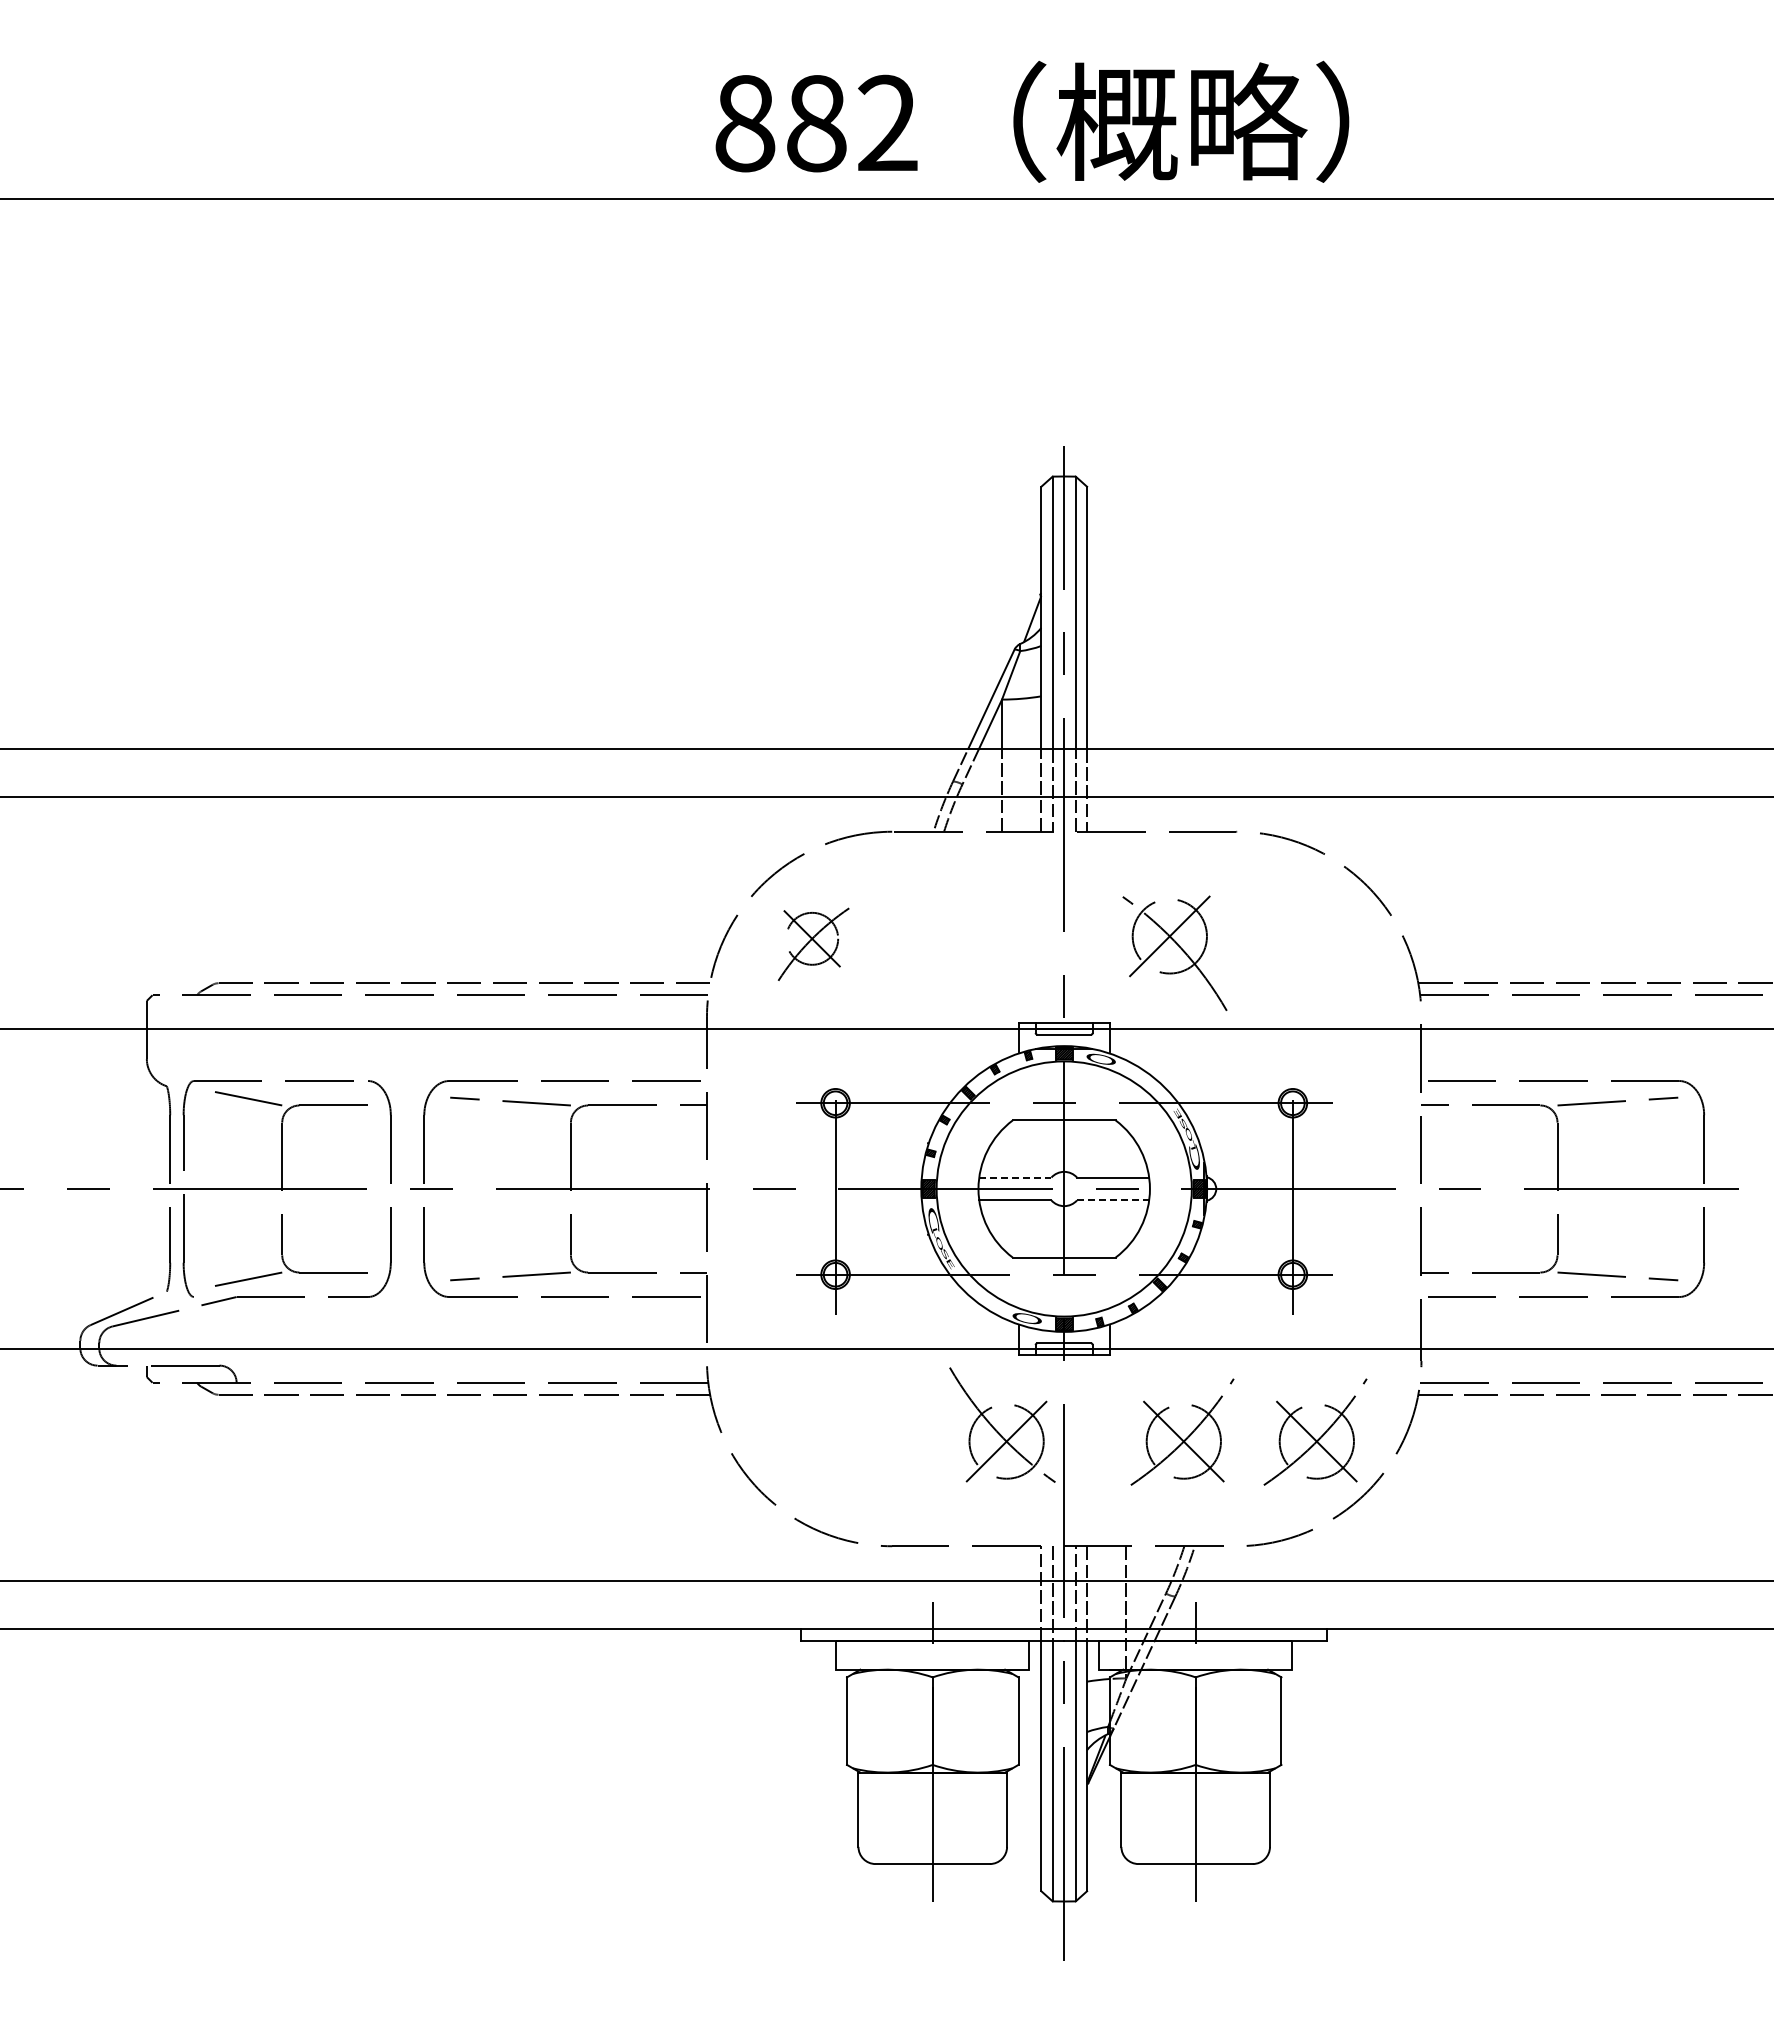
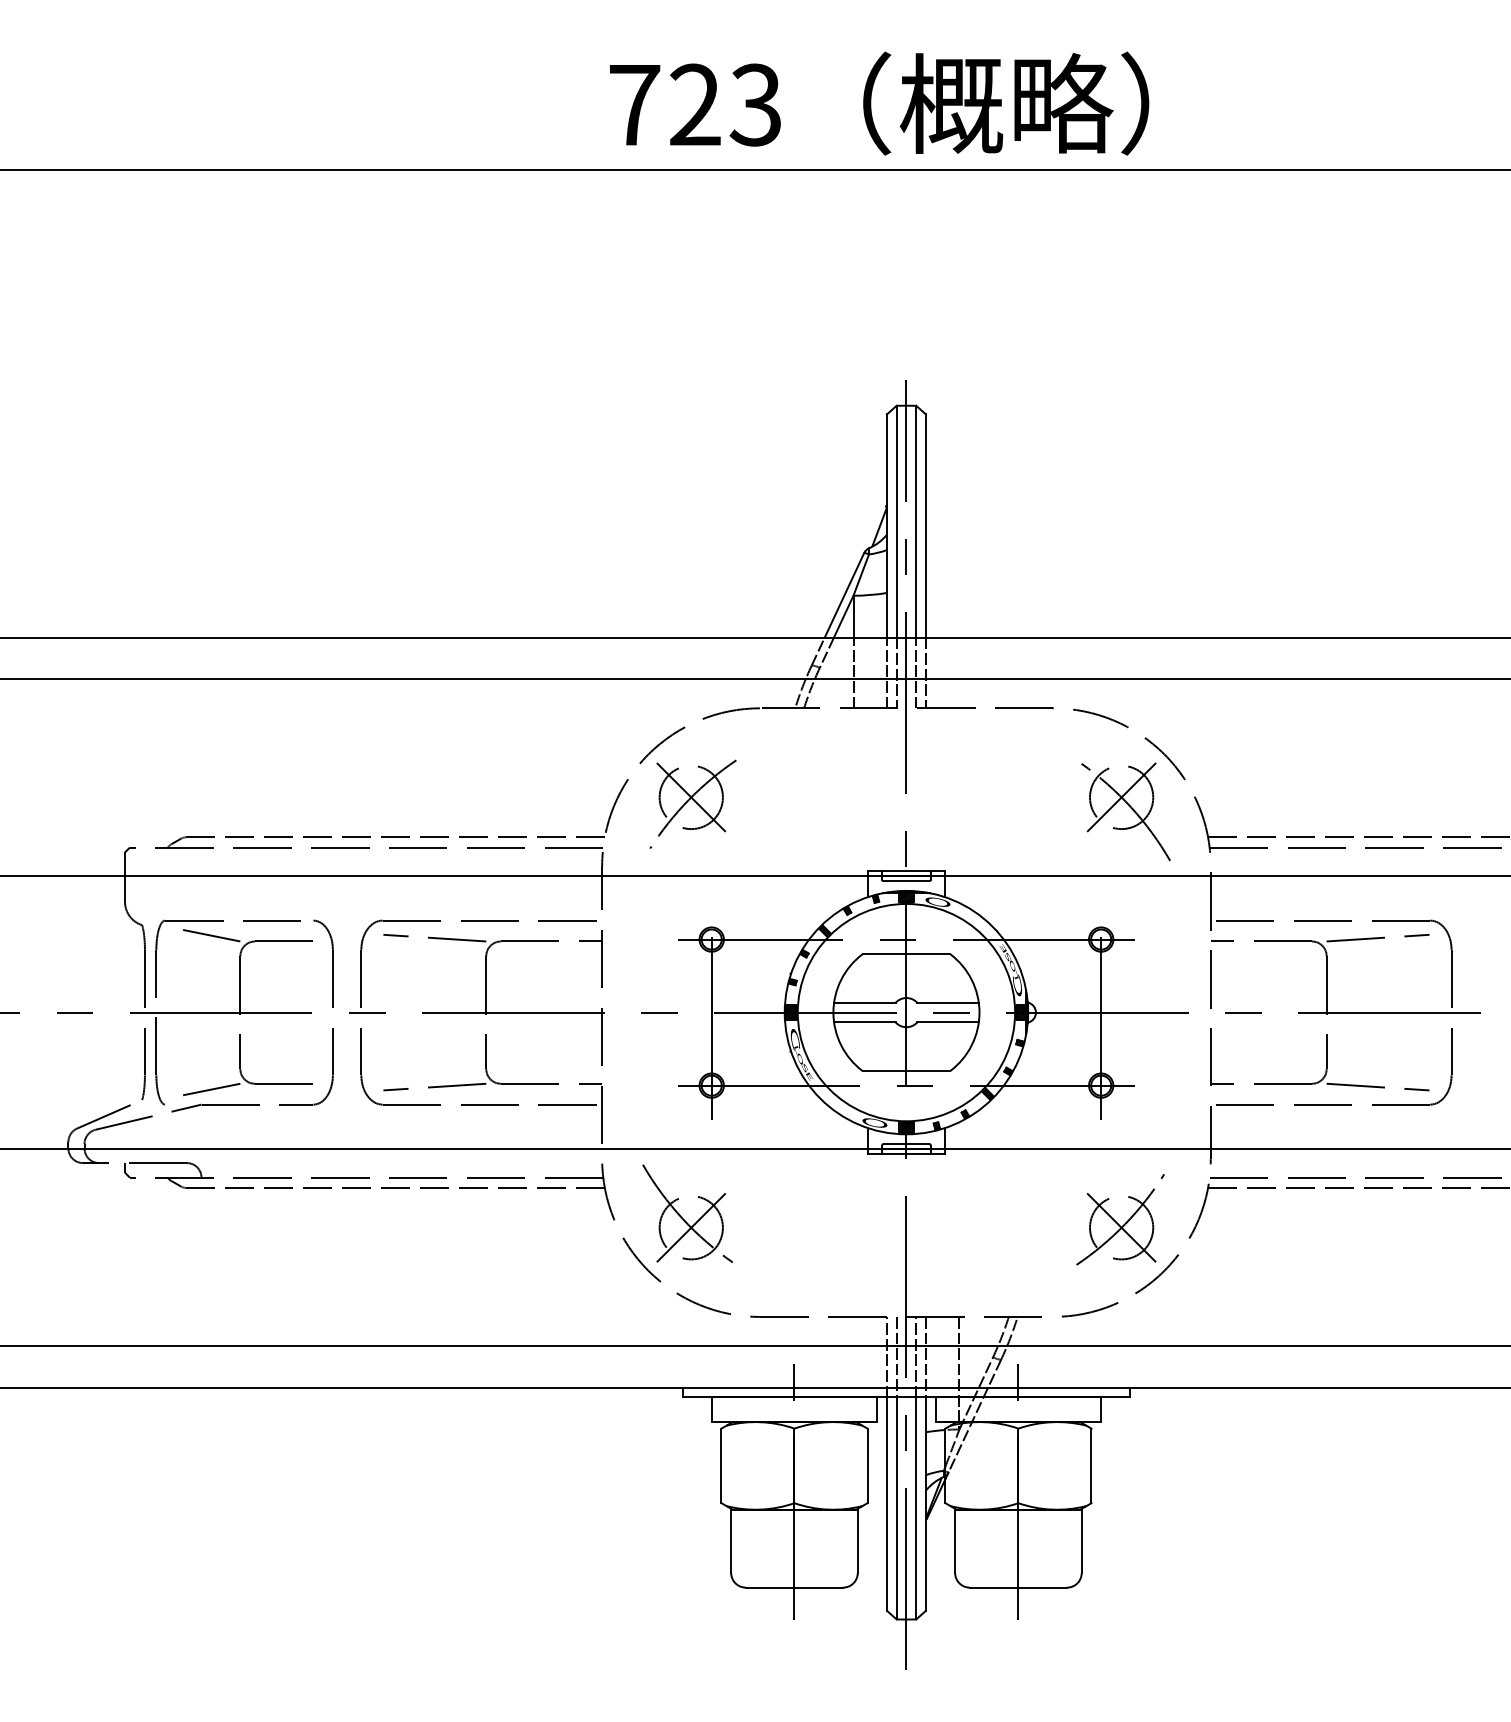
text: (816, 123) -> (695, 105), 882 -> 723
part: (813, 944) -> (692, 804), size x1.43
part: (1179, 947) -> (1129, 806), moved
line: (1015, 1177) -> (864, 1002), dashed -> solid
line: (1113, 1200) -> (948, 1022), dashed -> solid
part: (996, 1429) -> (682, 1217), moved
part: (1182, 1431) -> (1007, 1219), removed

